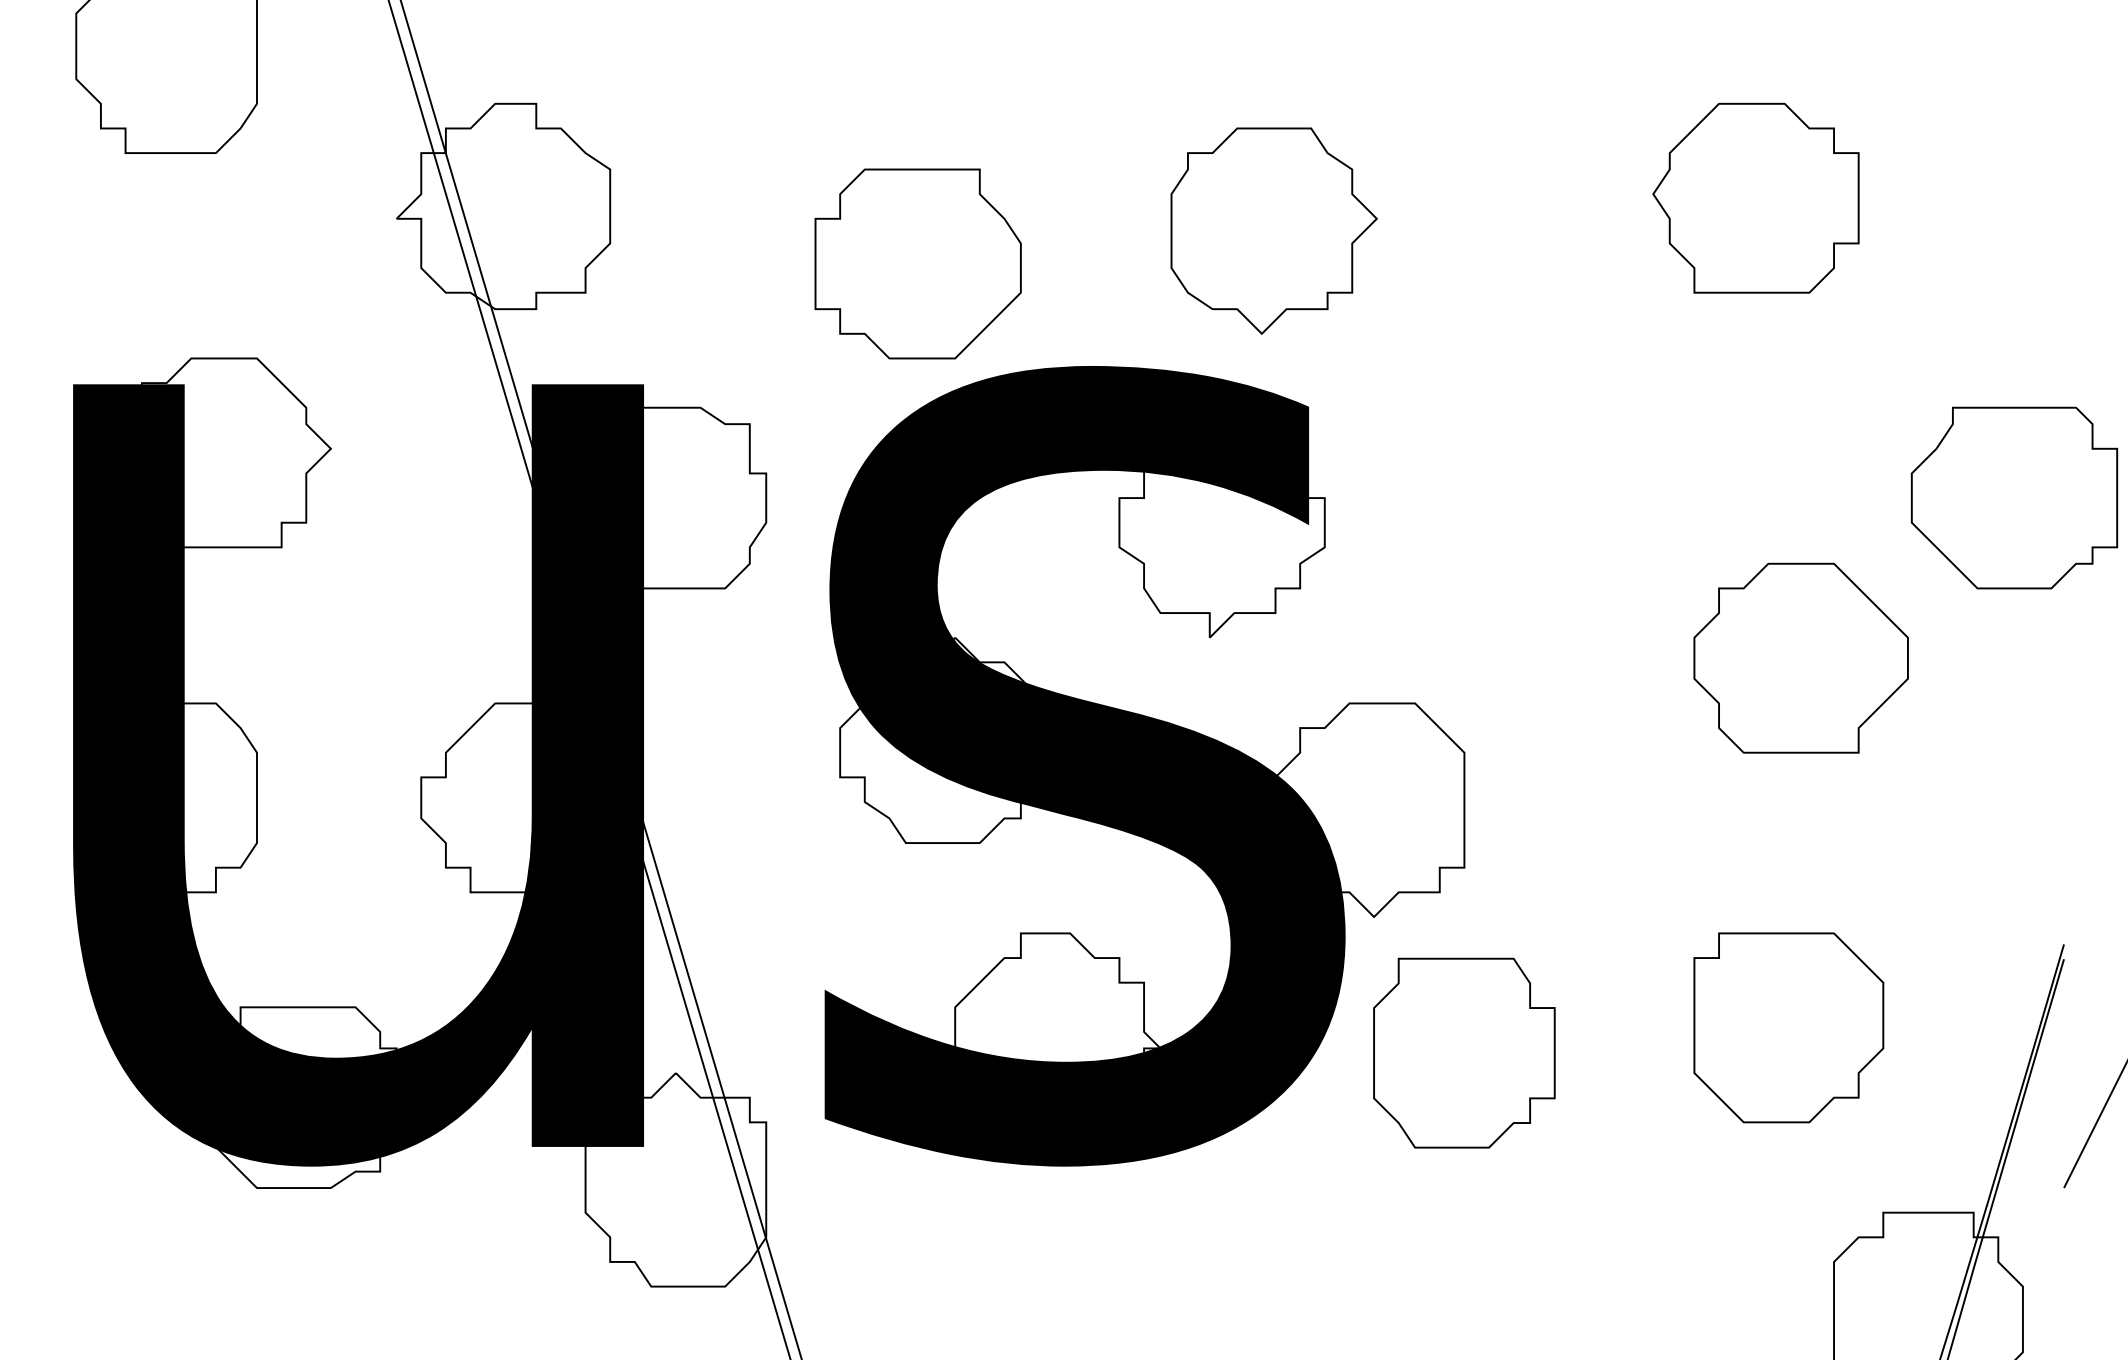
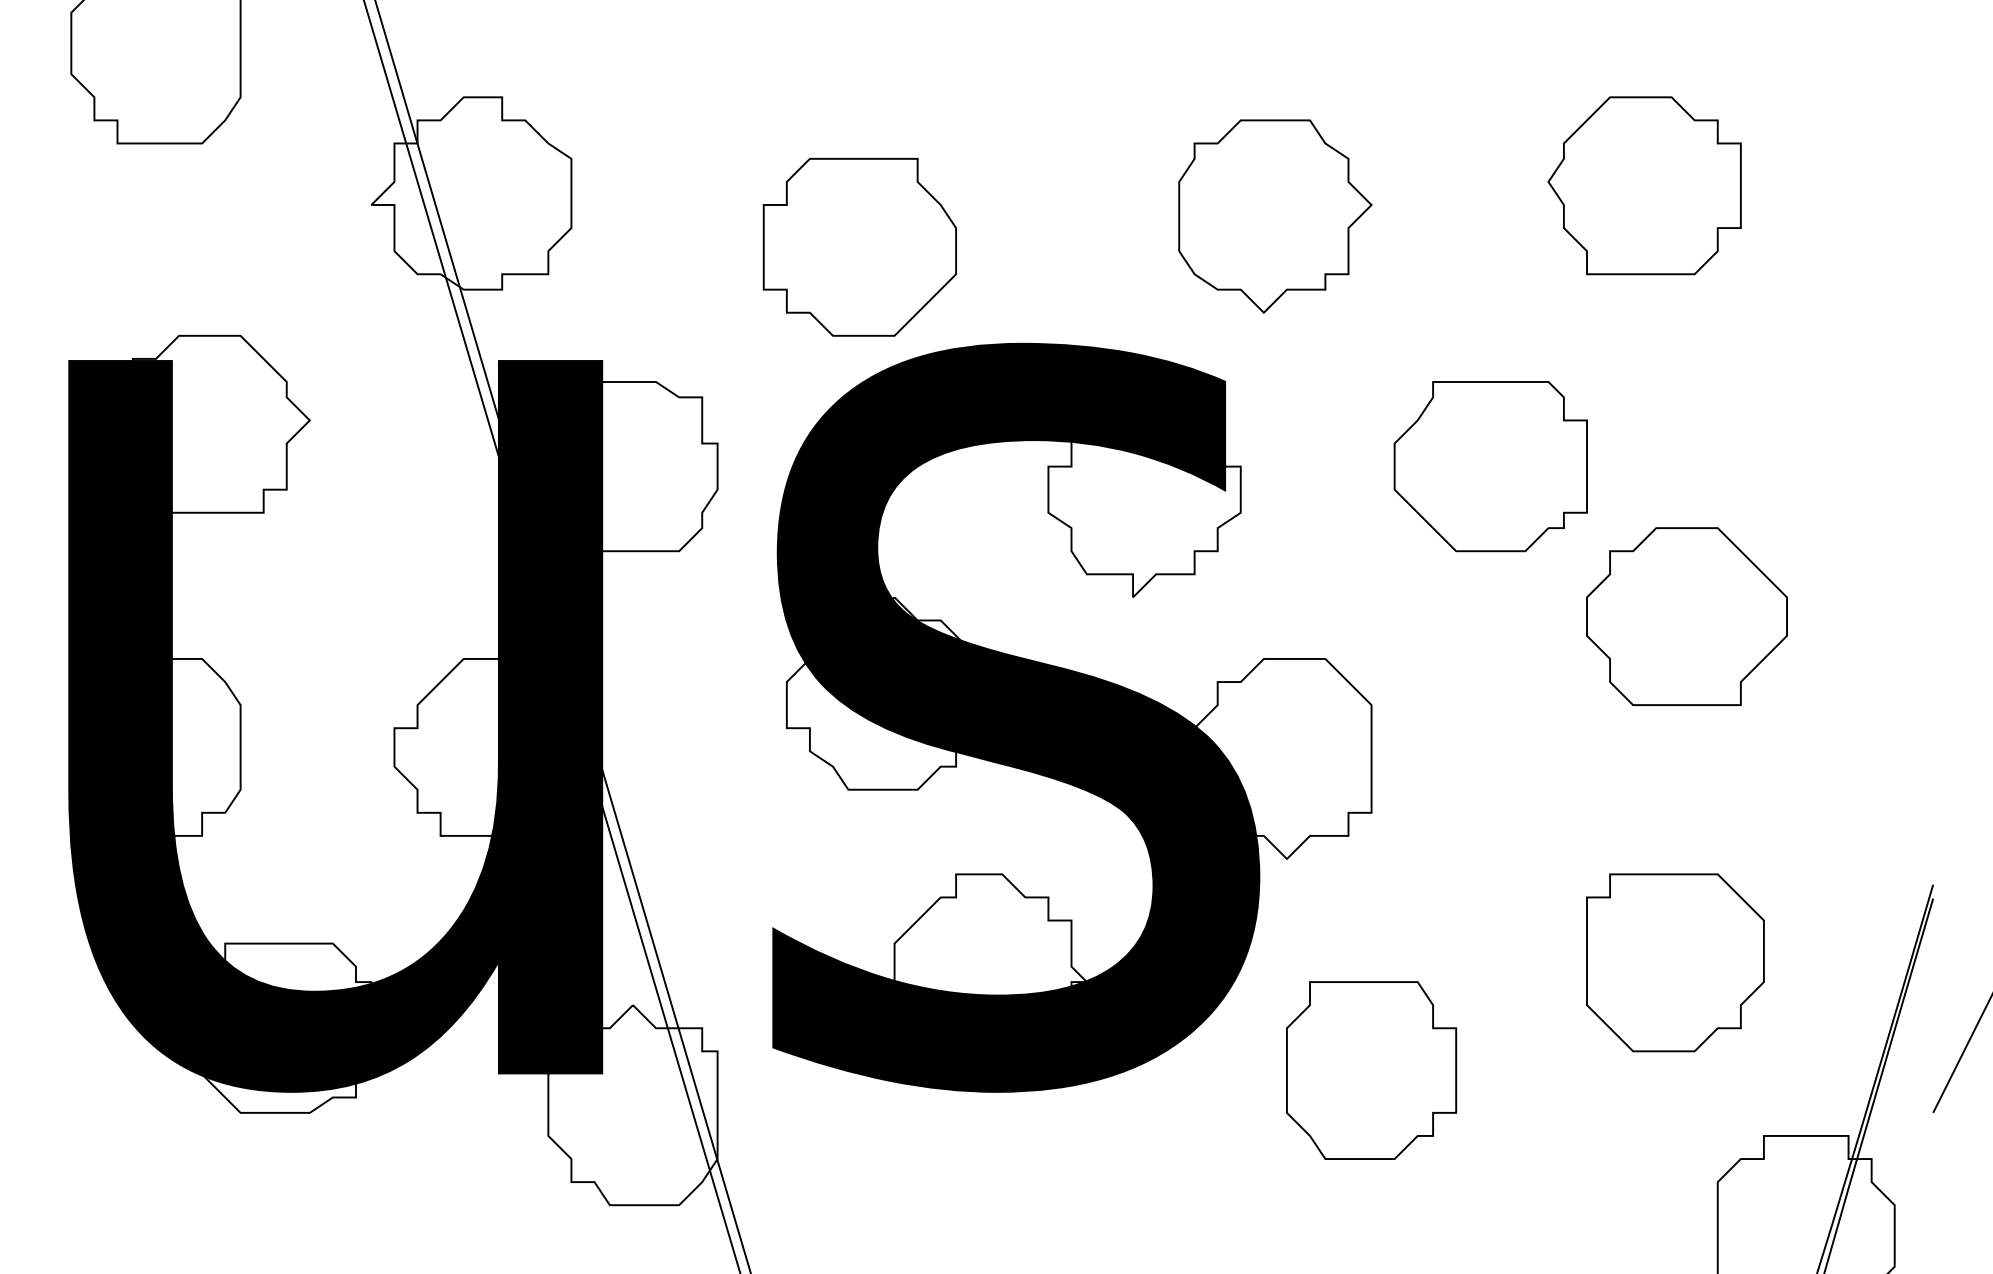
part: (1274, 231) -> (1275, 216), moved
part: (2014, 497) -> (1490, 466), moved
part: (1464, 1053) -> (1371, 1070), moved

